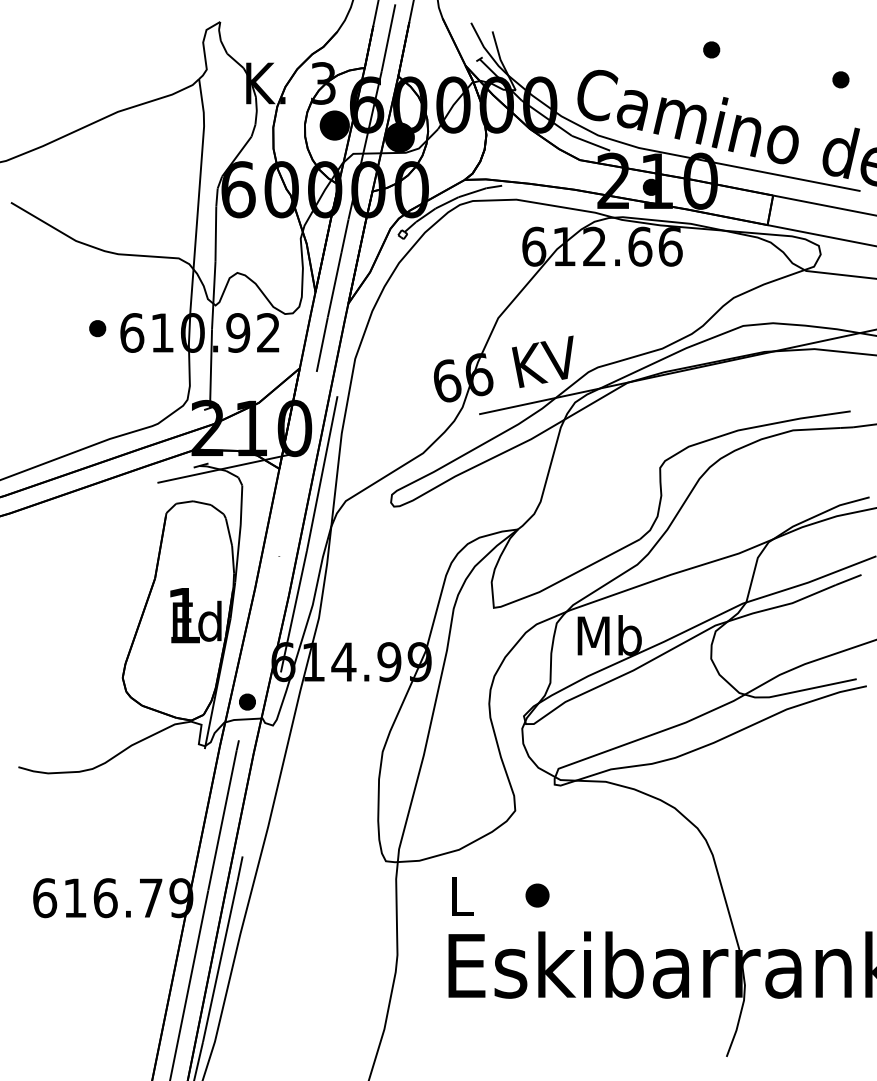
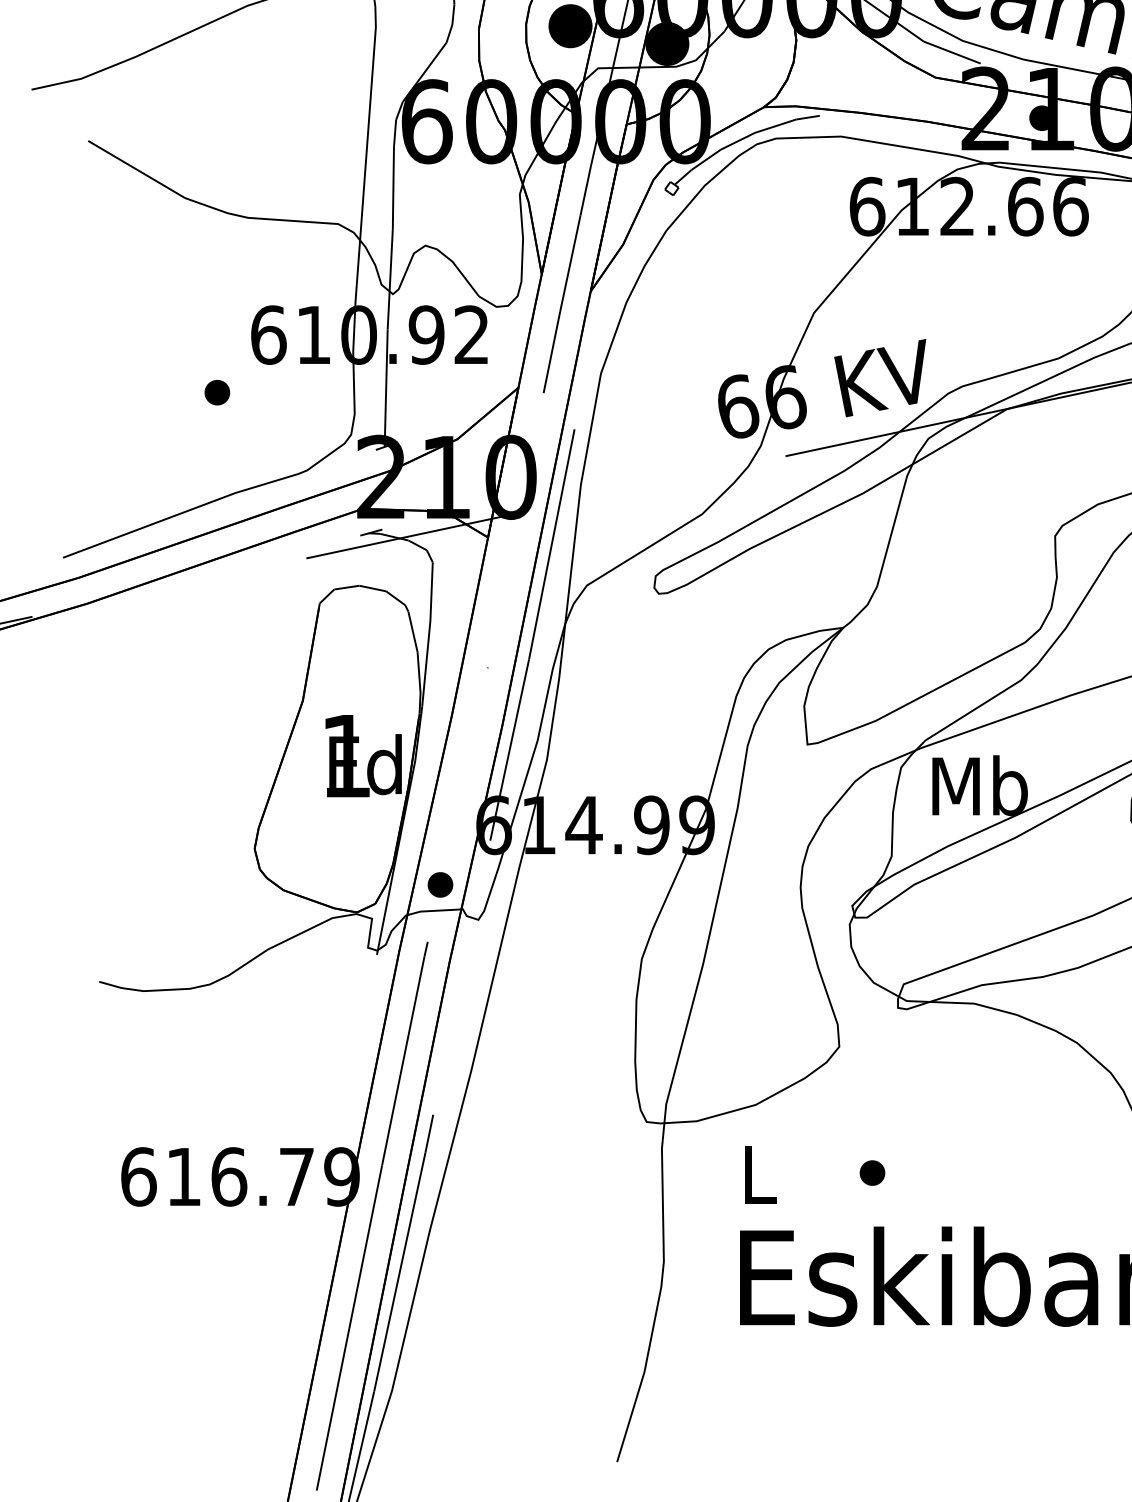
part: (97, 328) -> (217, 392), moved
part: (537, 895) -> (872, 1172), size x0.71

